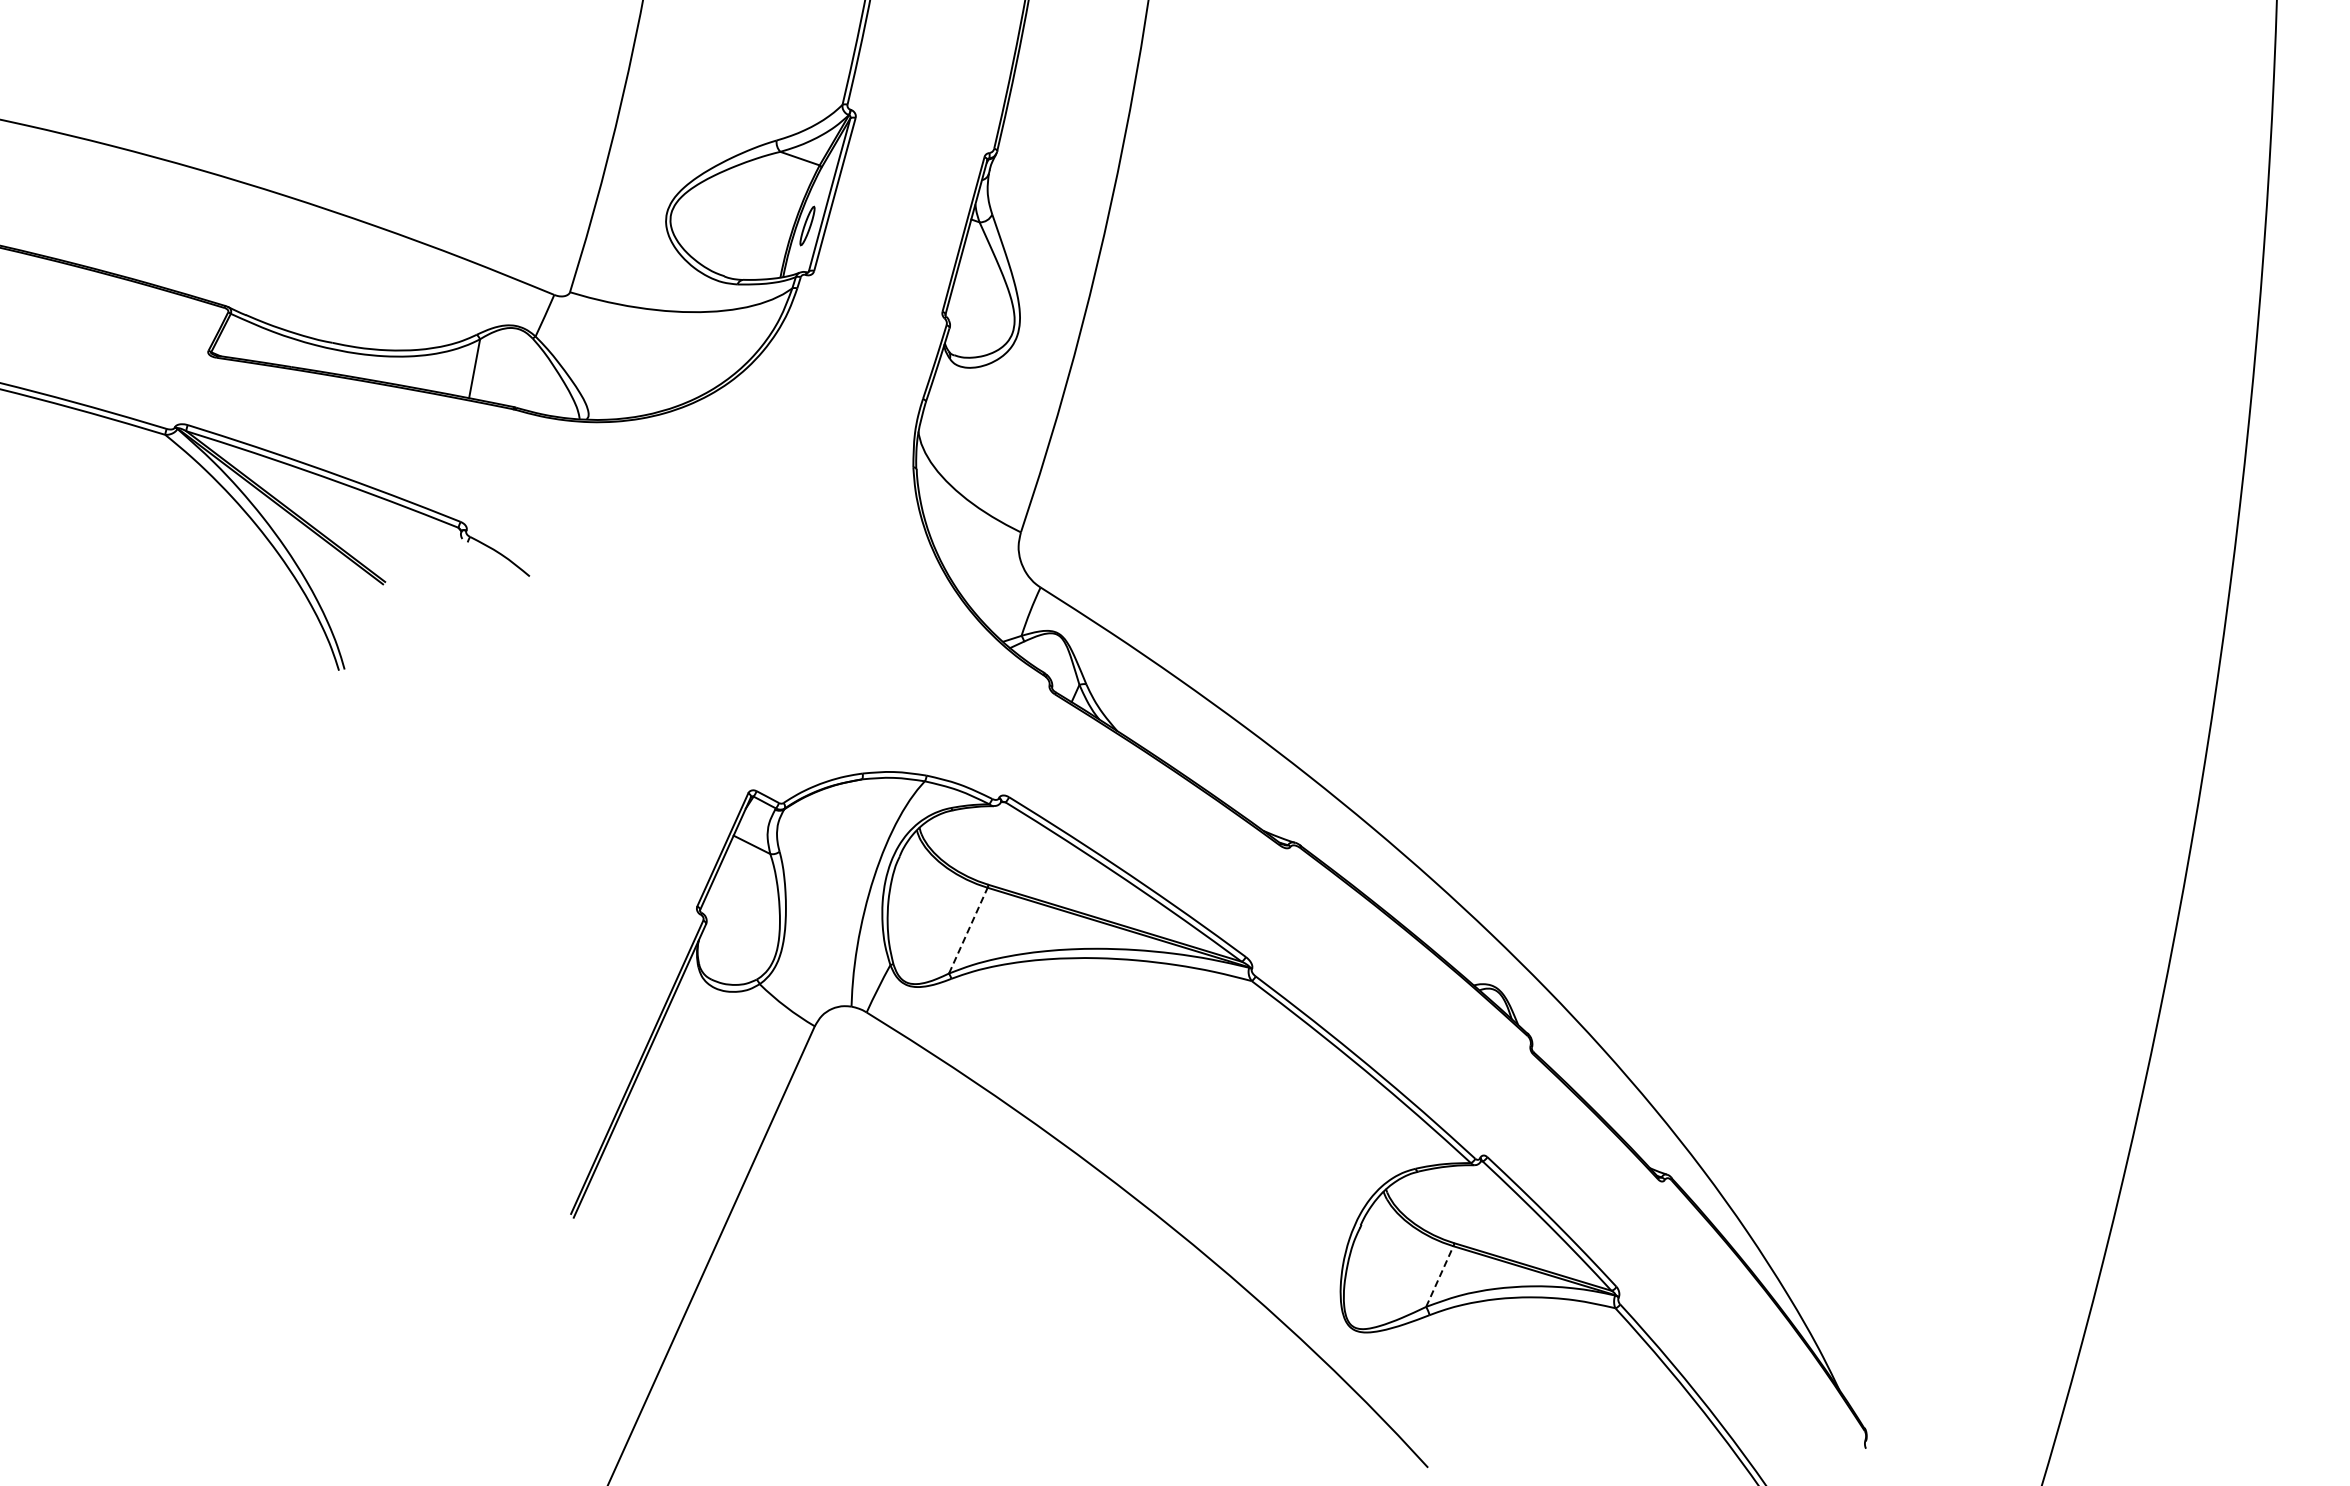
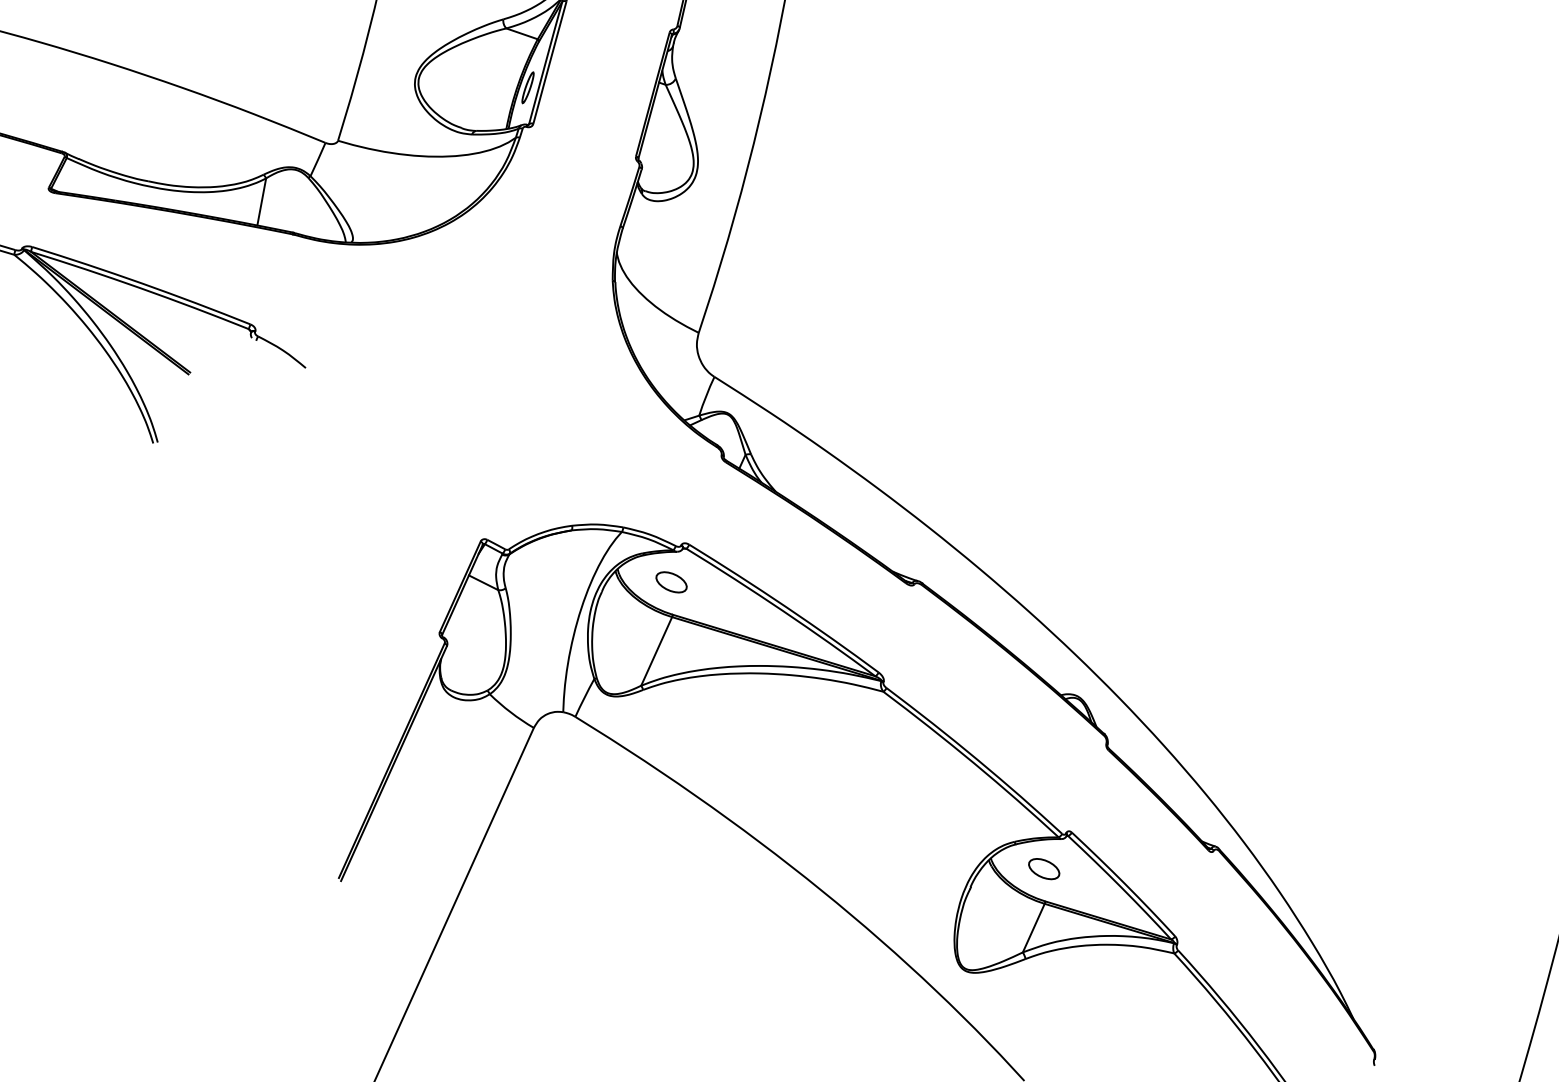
part: (986, 843) -> (671, 581), added
line: (968, 930) -> (656, 651), dashed -> solid
part: (1452, 1202) -> (1043, 868), added
line: (1440, 1276) -> (1034, 928), dashed -> solid

